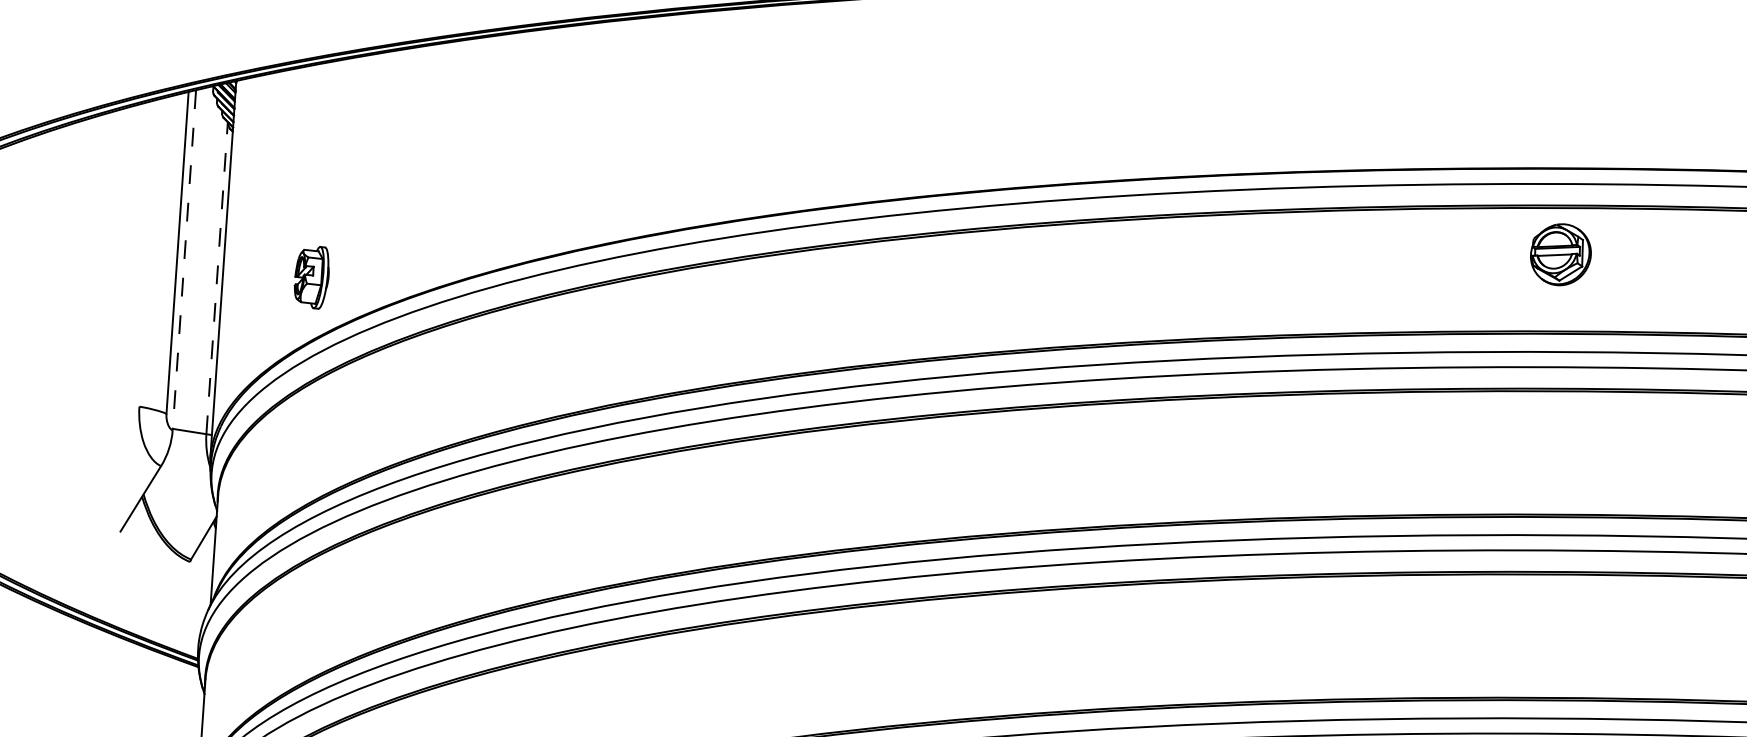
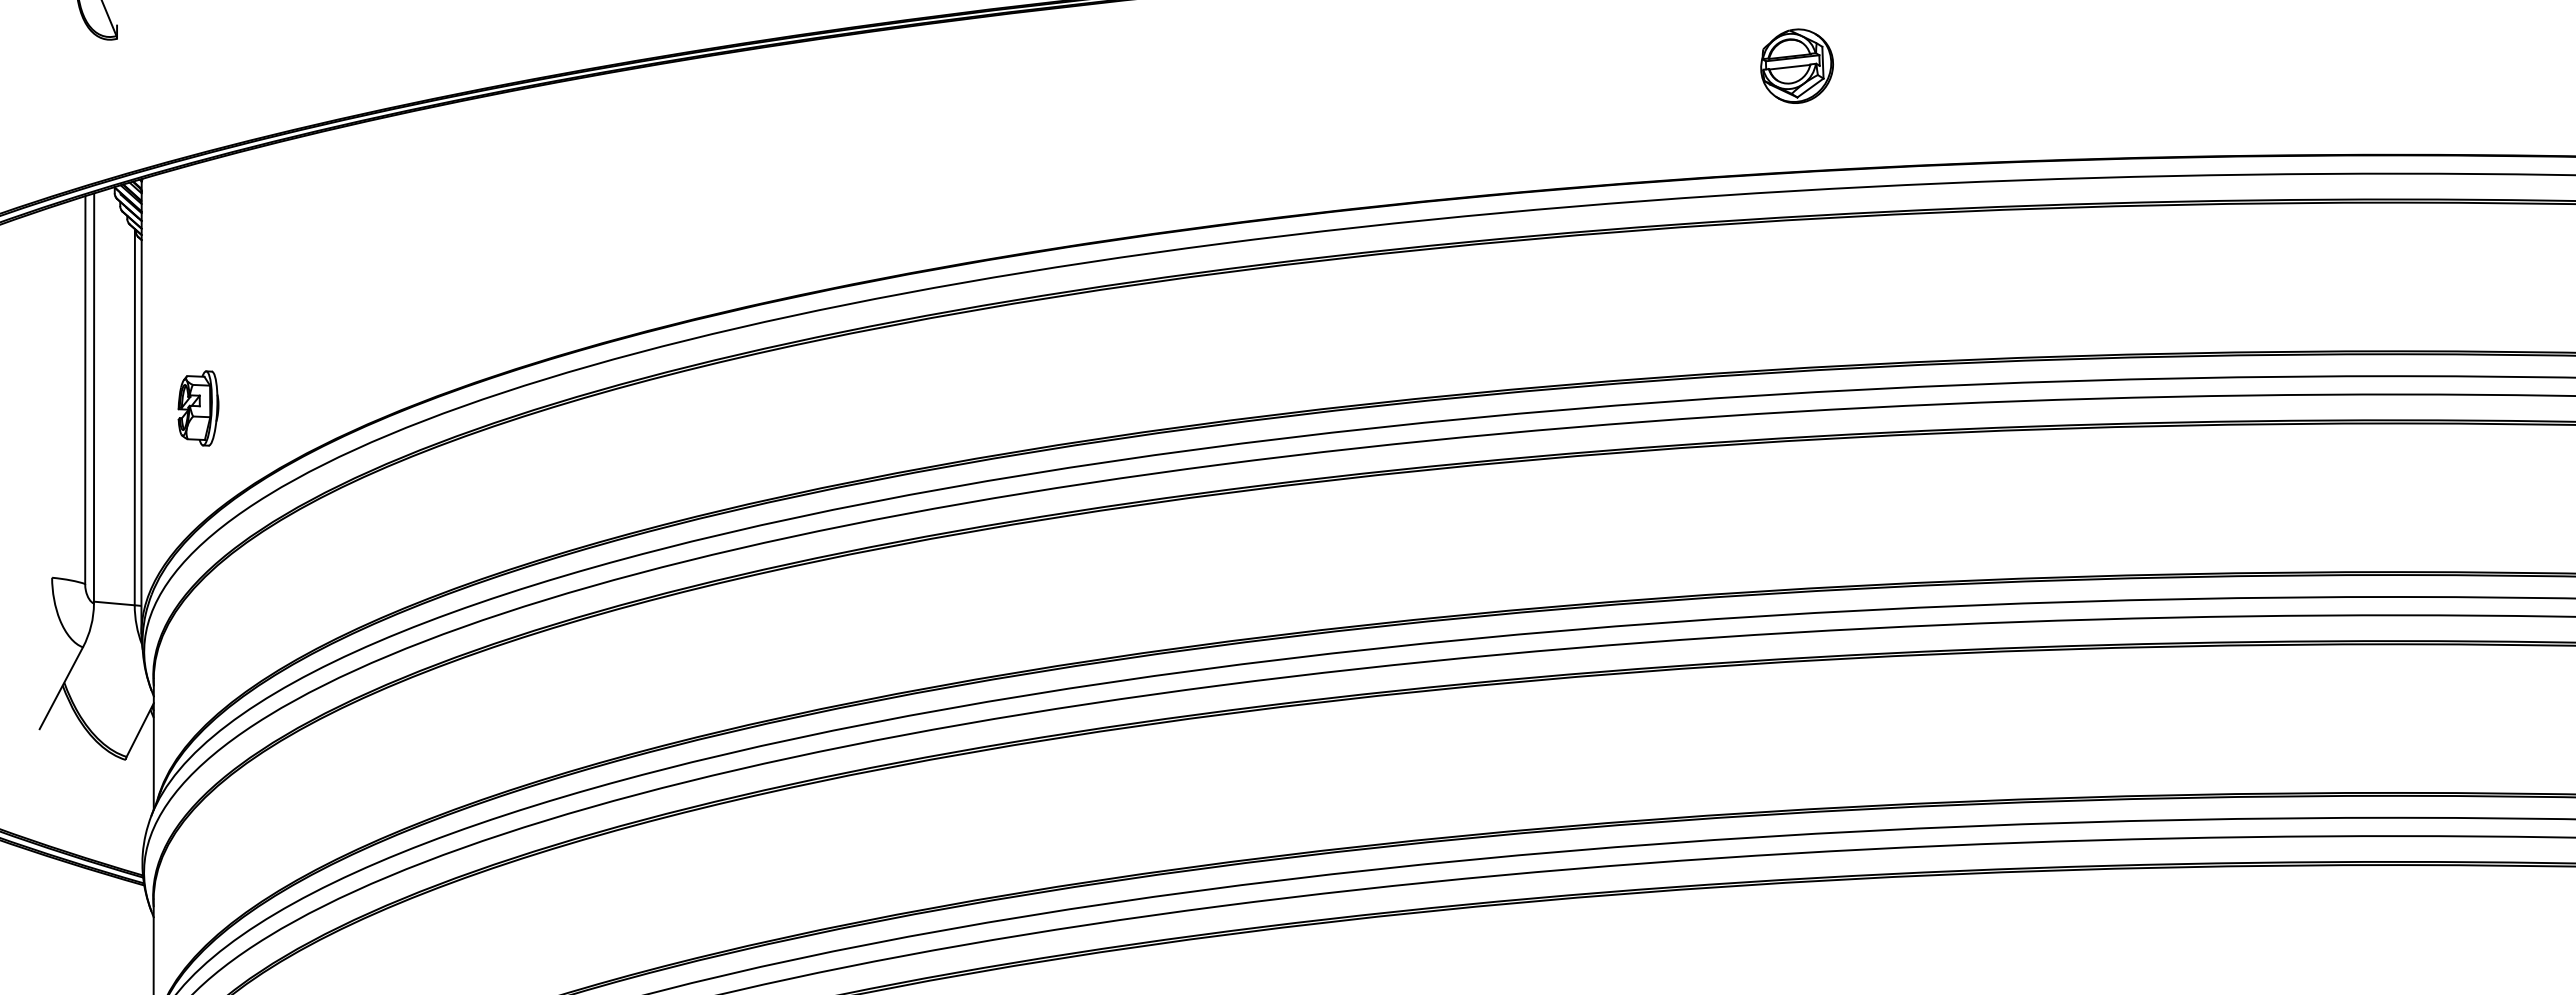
part: (1560, 254) -> (1796, 65), moved
line: (184, 261) -> (94, 399), dashed -> solid
line: (216, 277) -> (134, 416), dashed -> solid
part: (311, 277) -> (198, 408), moved

